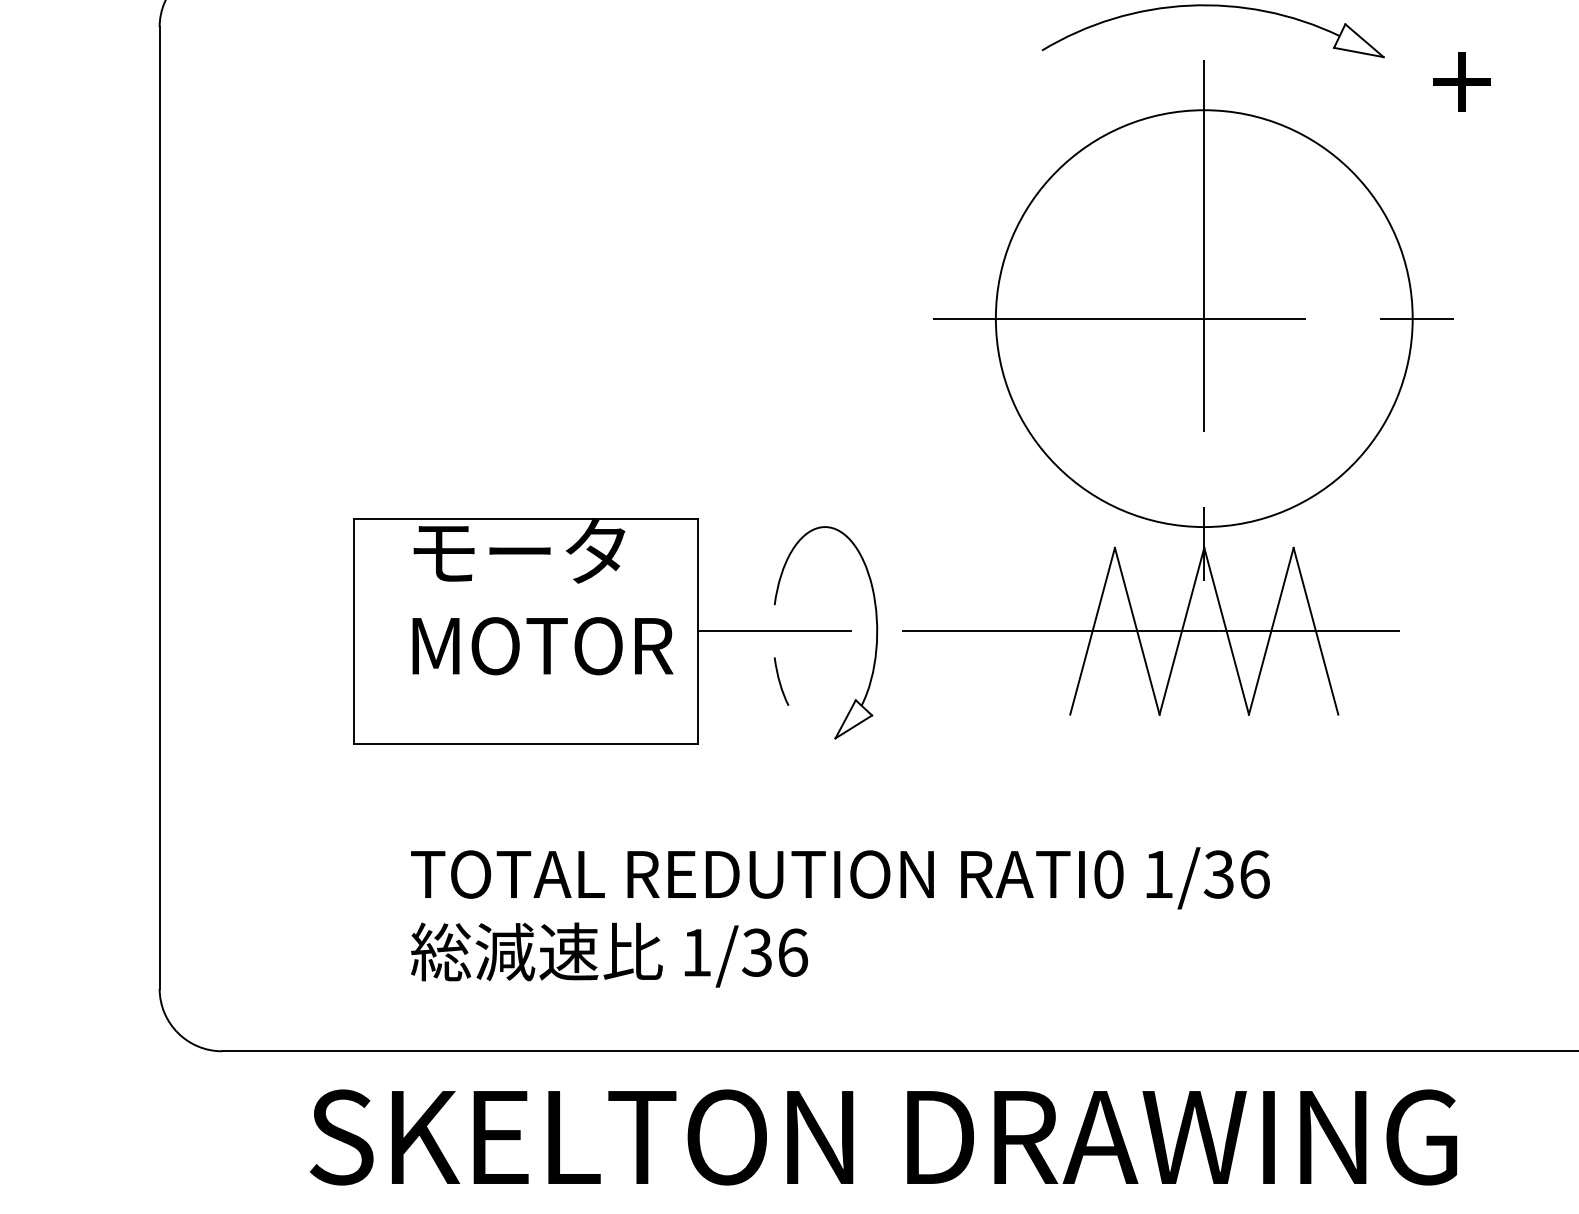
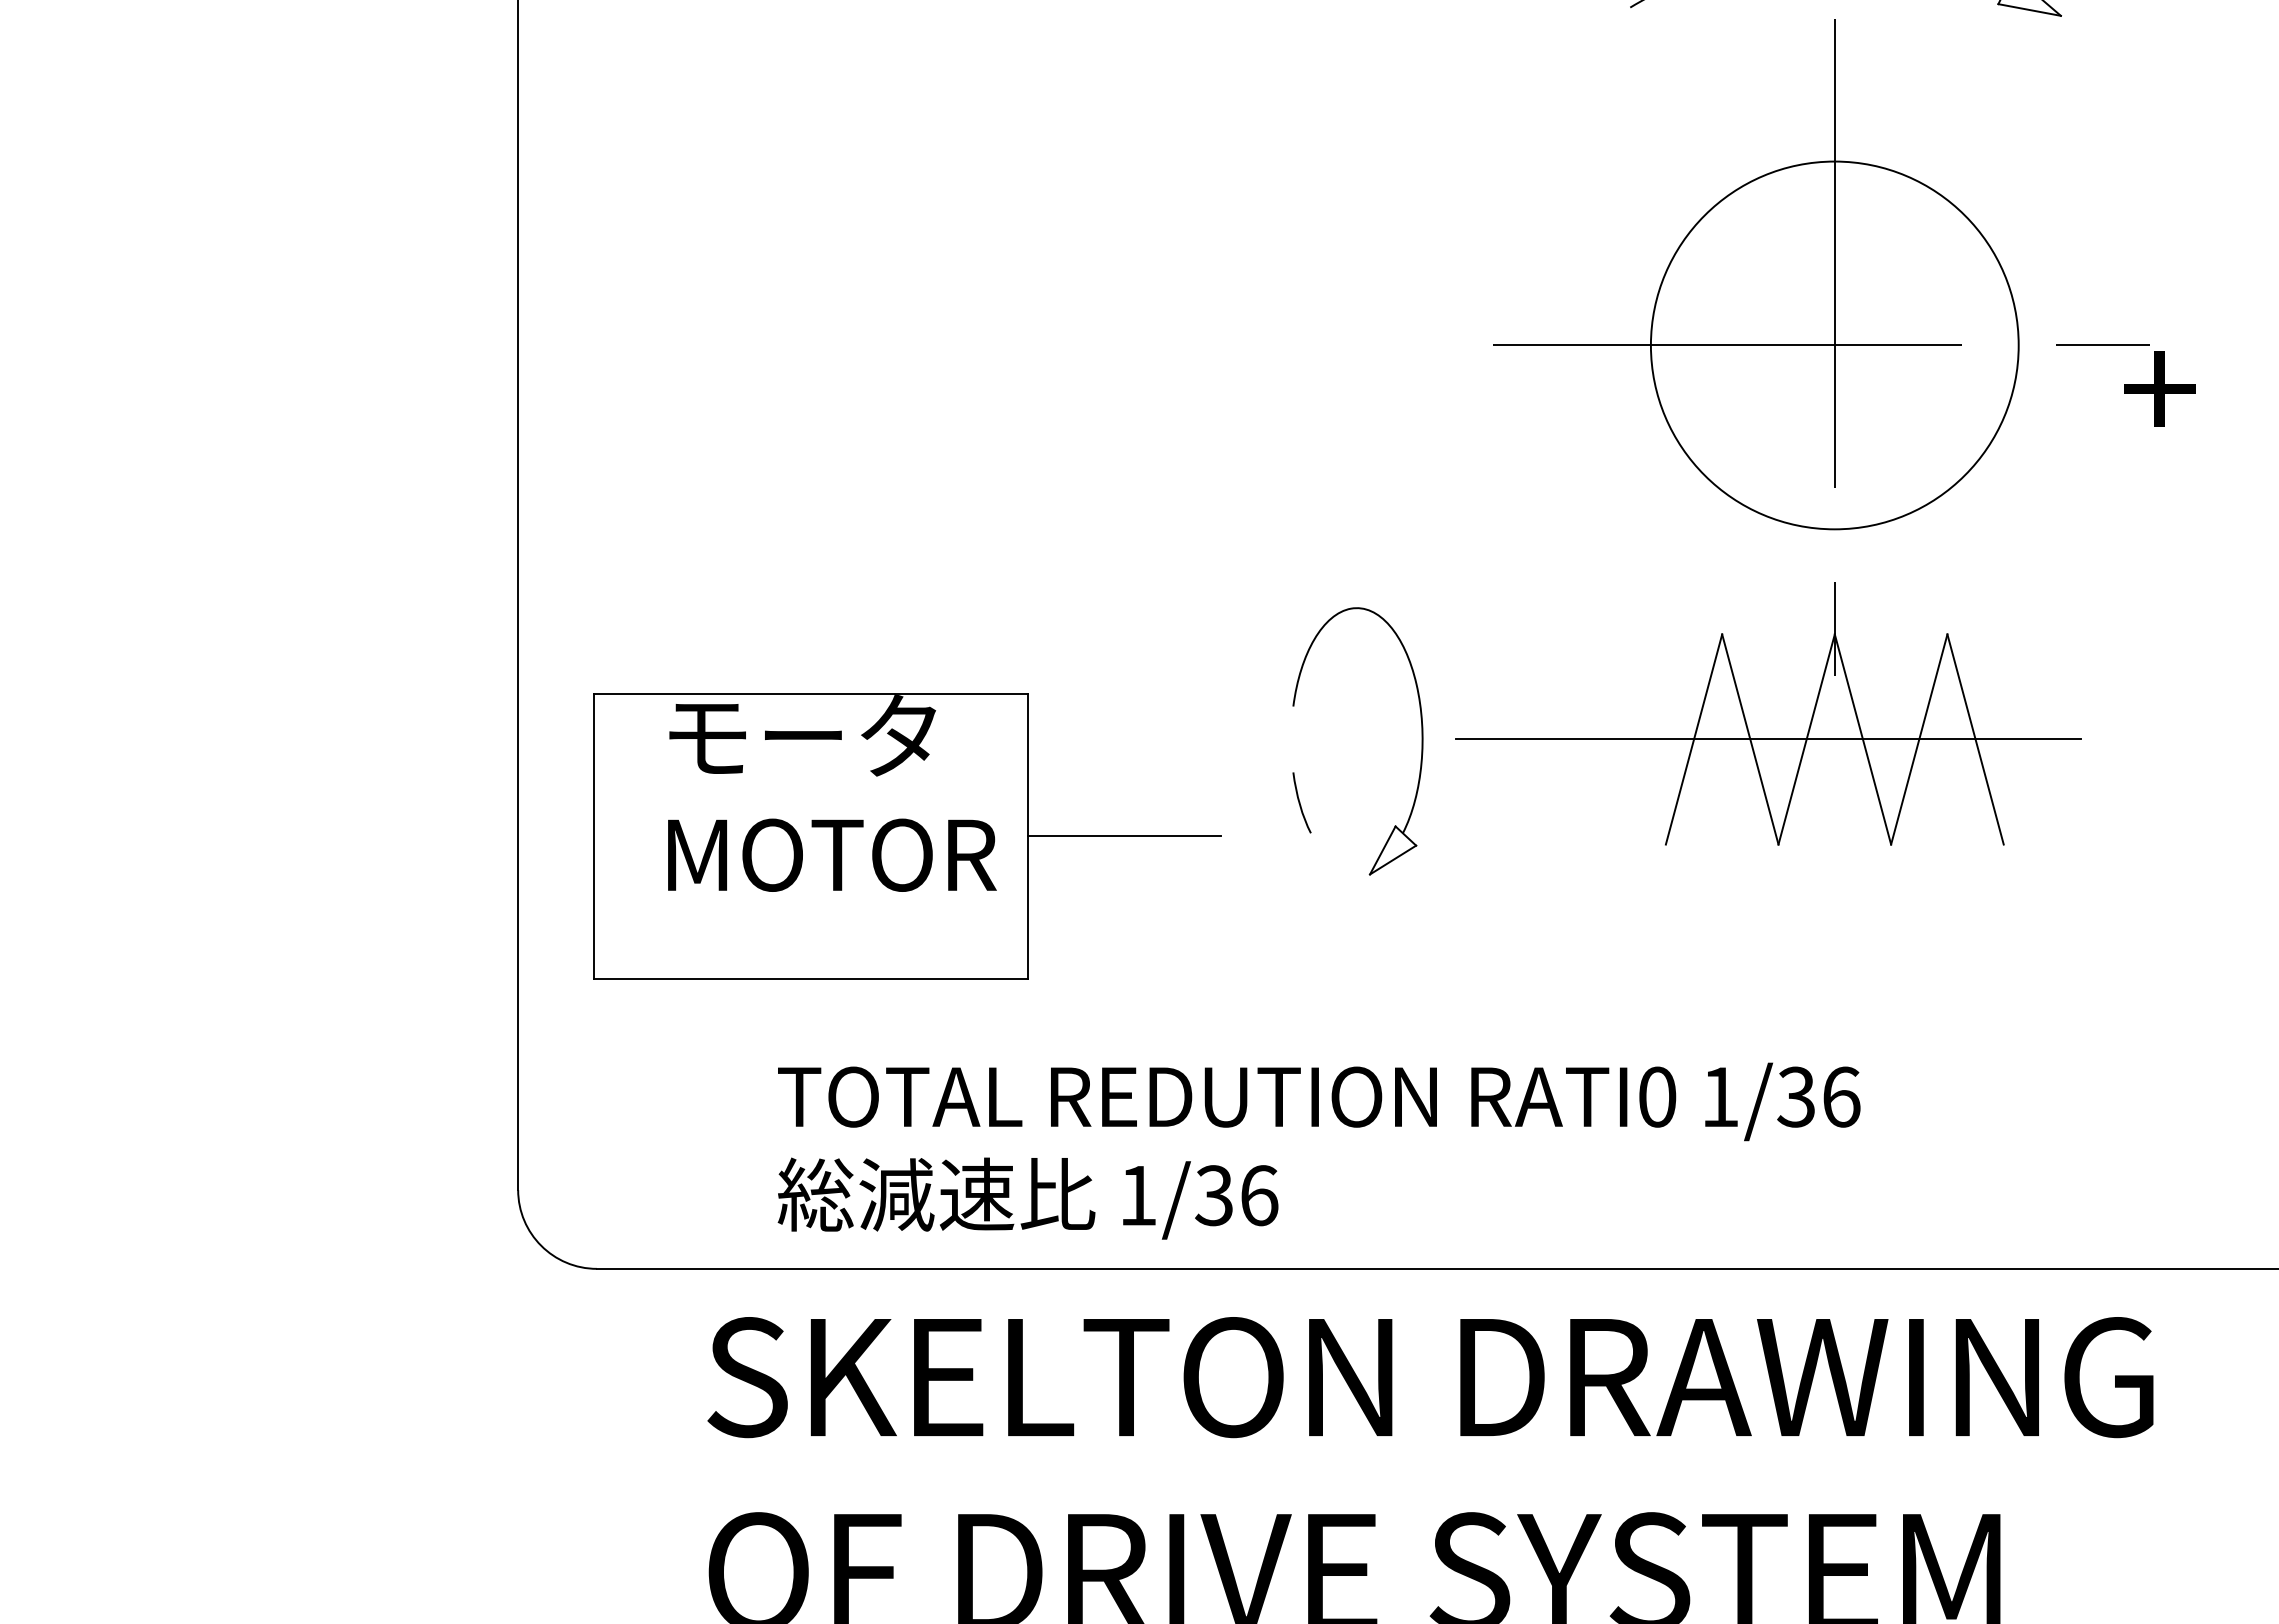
text: (1461, 81) -> (2159, 388), moved
circle: (1204, 318) -> (1834, 345), size x0.7
part: (602, 631) -> (907, 836), moved
text: (839, 916) -> (1318, 1150), moved

